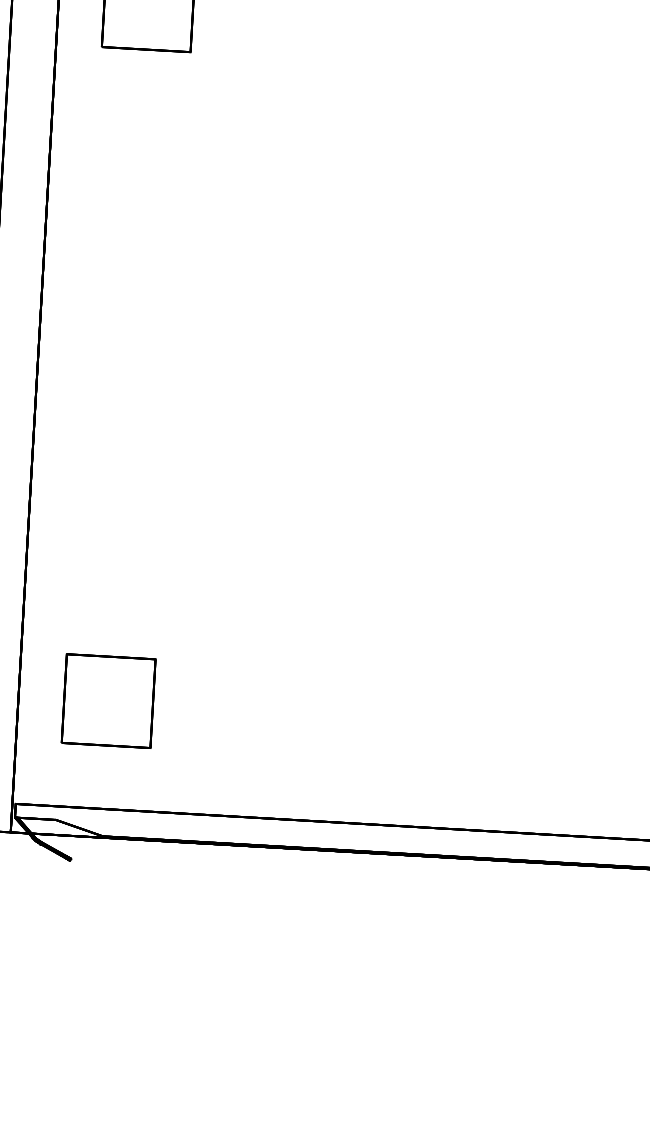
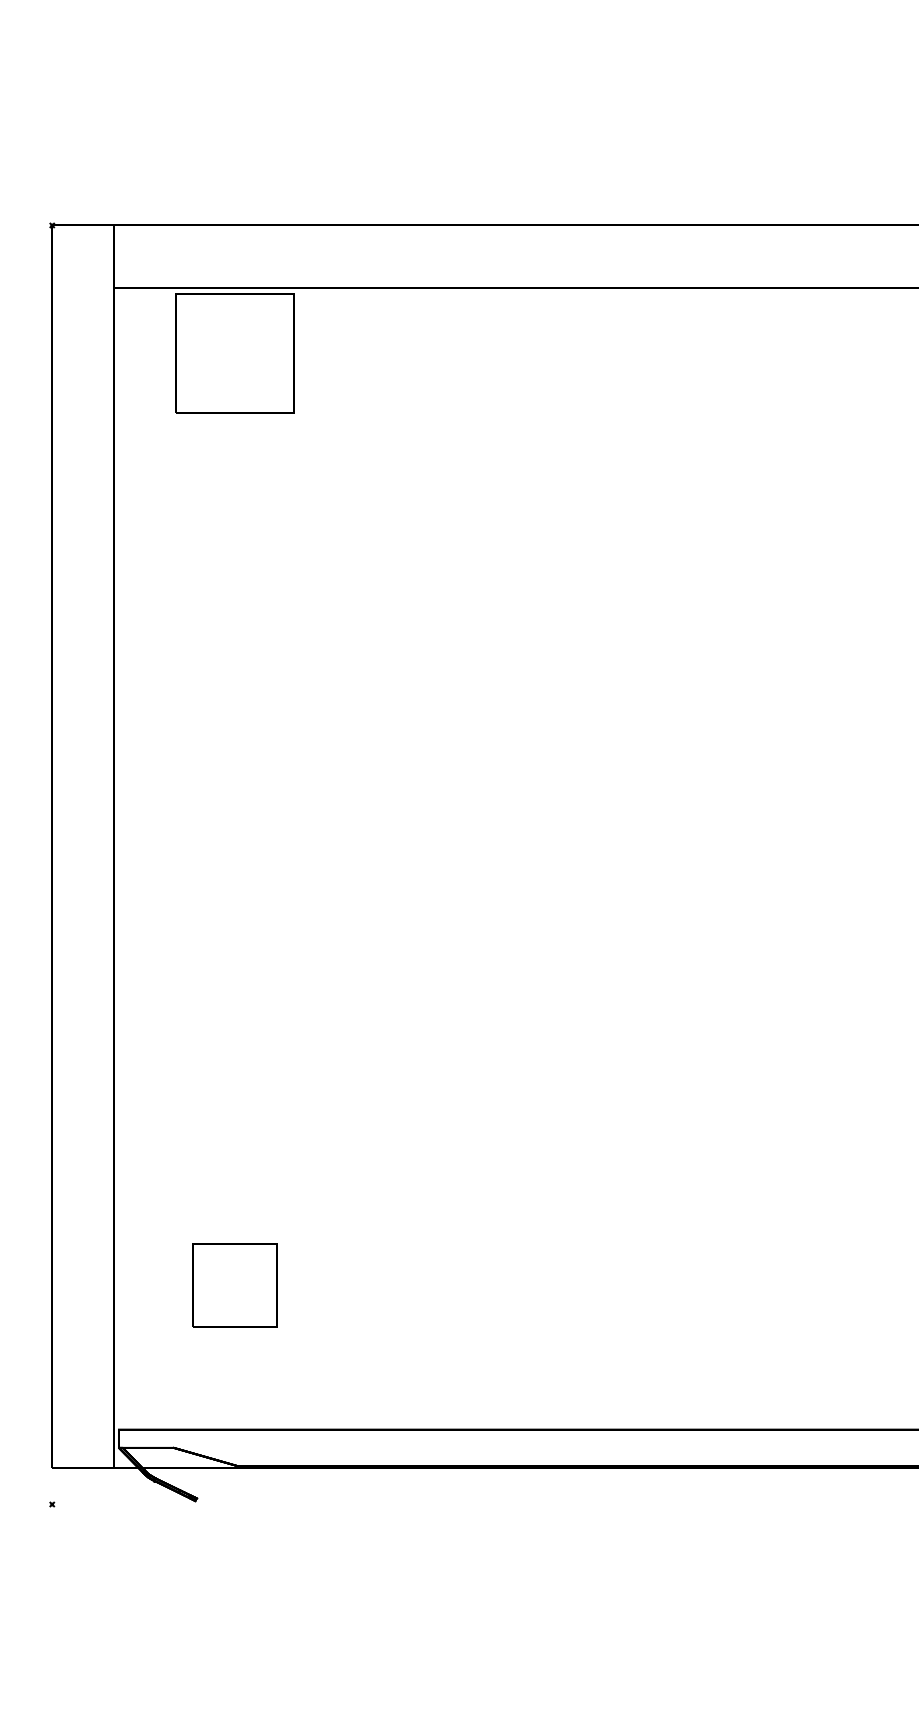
part: (108, 701) -> (234, 1285), size x0.7

